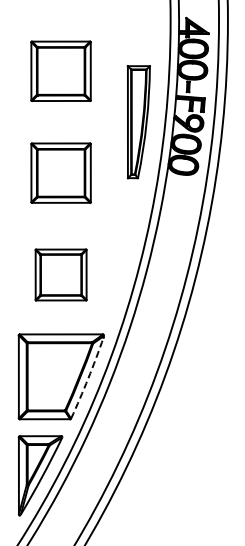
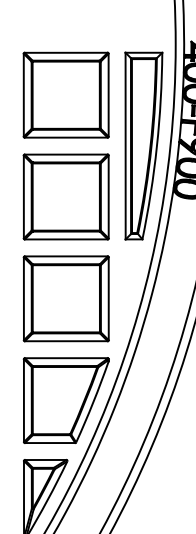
part: (60, 70) -> (65, 94), size x1.43
part: (138, 121) -> (143, 145), size x1.67
part: (60, 172) -> (65, 196), size x1.43
part: (60, 274) -> (65, 298), size x1.67
arc: (88, 378) -> (93, 402), dashed -> solid

